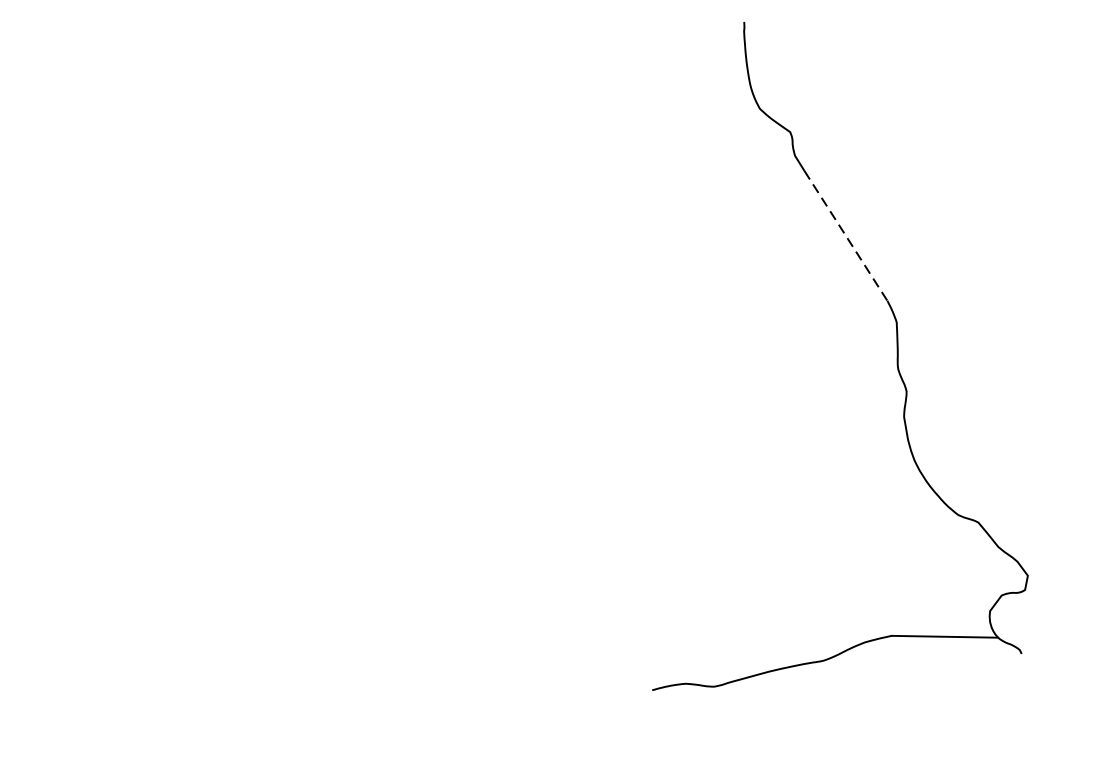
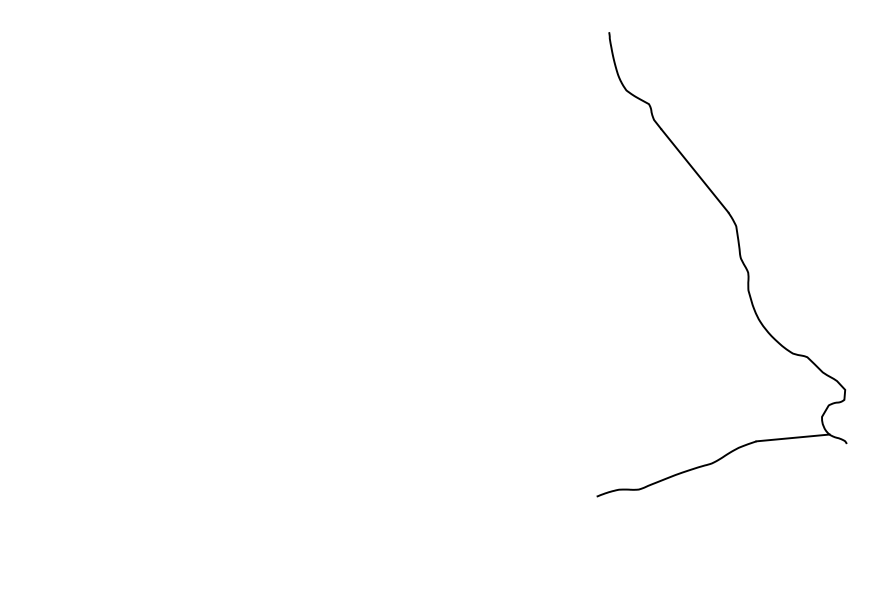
line: (846, 236) -> (695, 171), dashed -> solid

